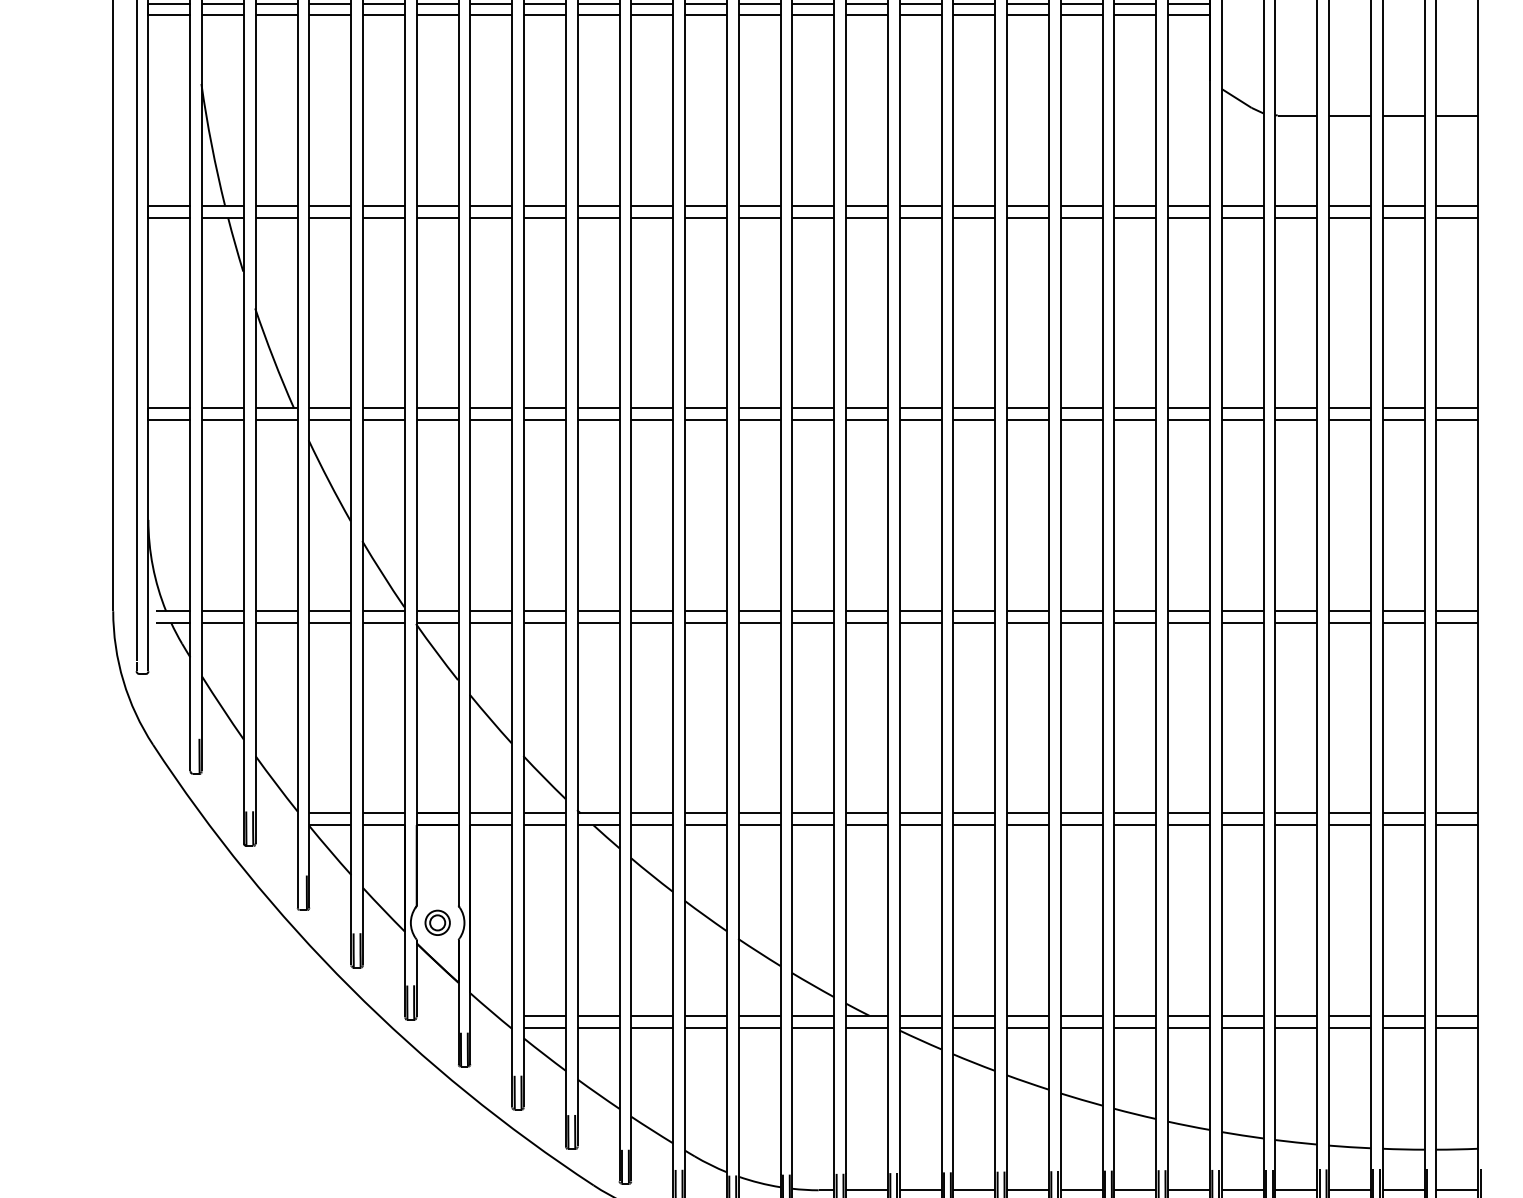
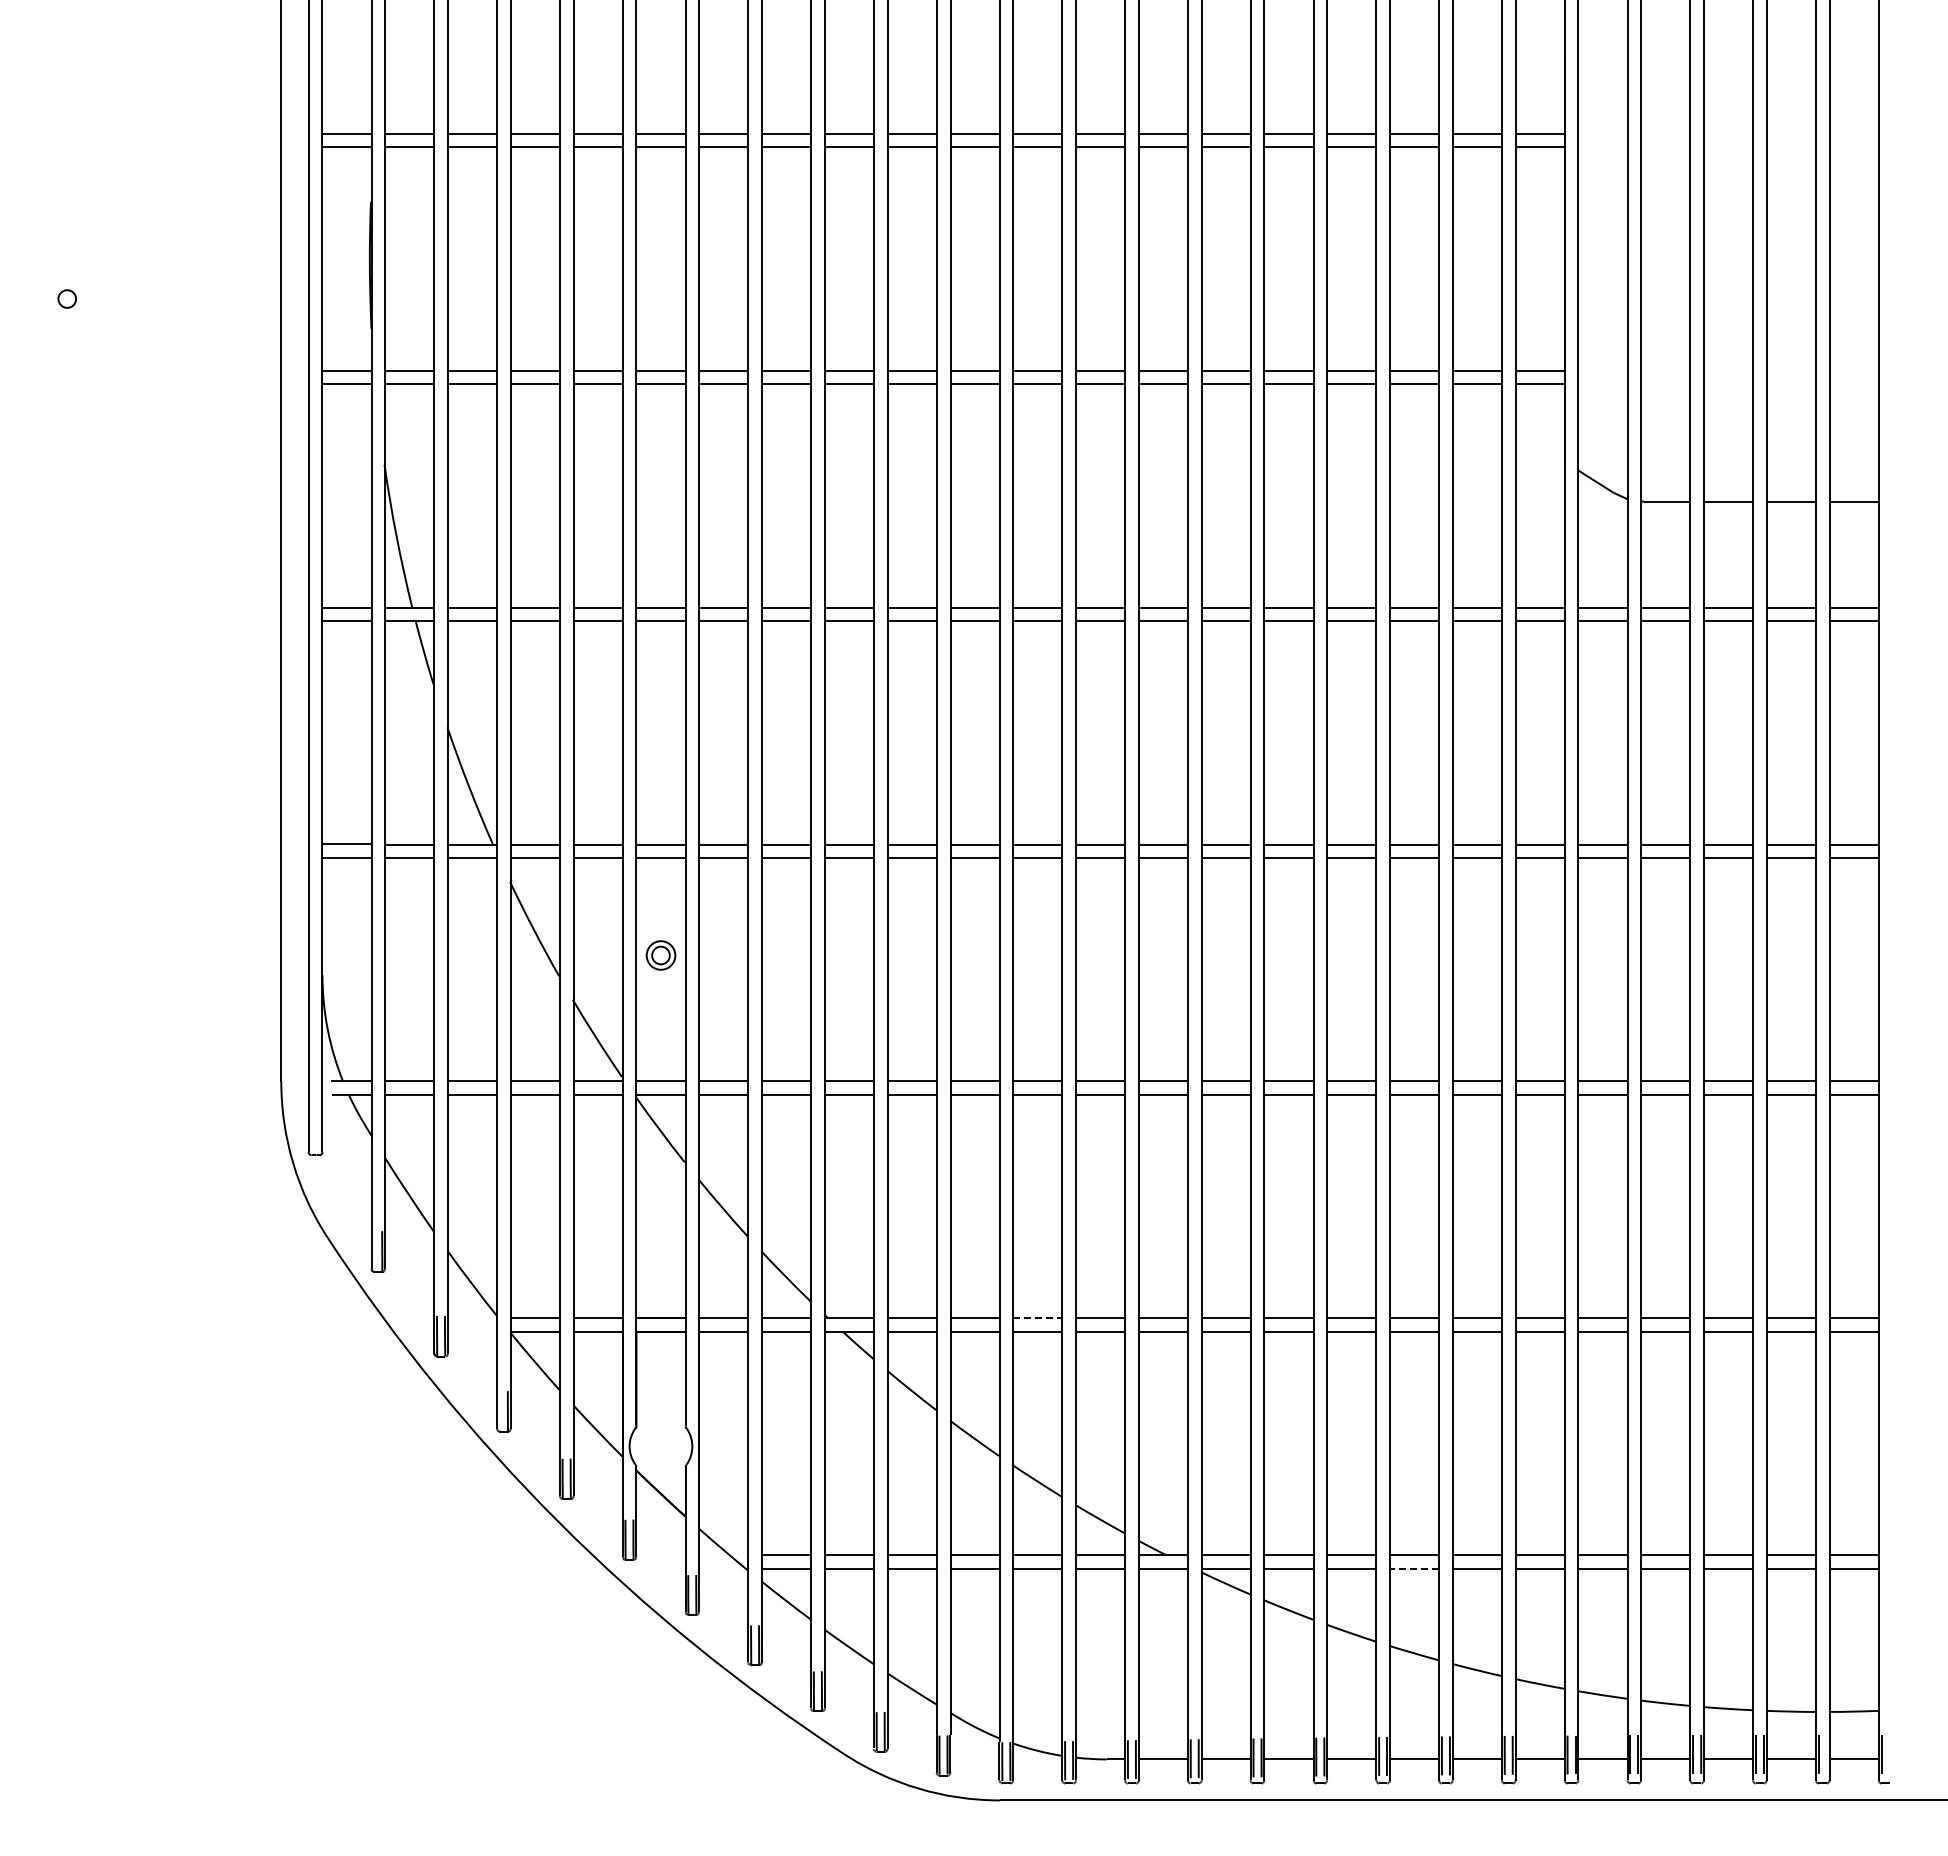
line: (759, 813) -> (1037, 1318), solid -> dashed
part: (437, 922) -> (660, 955), moved
line: (1081, 1027) -> (1414, 1568), solid -> dashed

